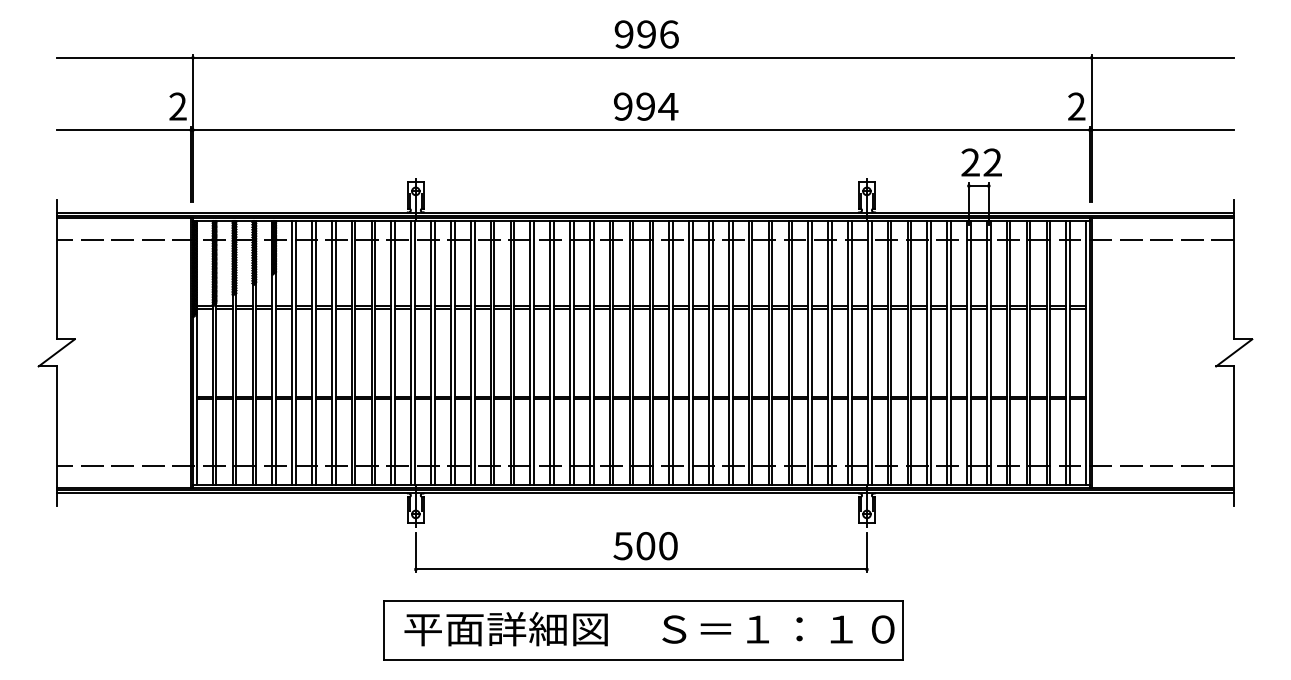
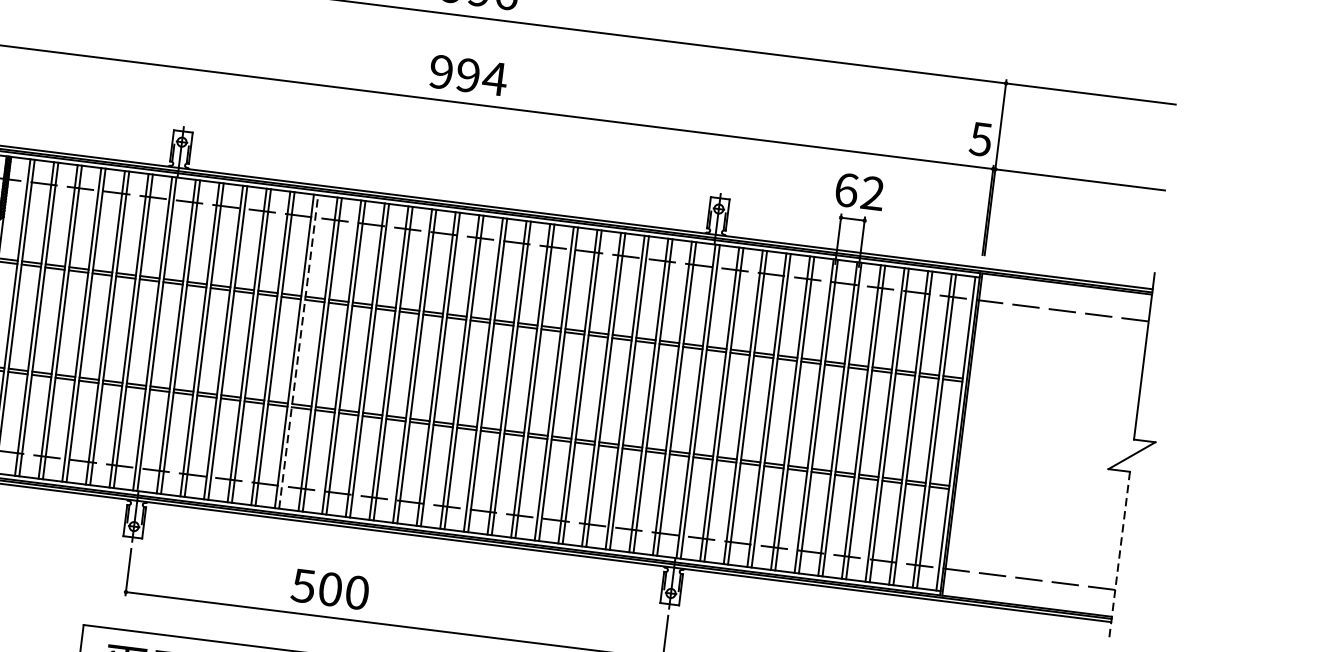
text: (1076, 106) -> (980, 139), 2 -> 5
text: (970, 162) -> (846, 190), 22 -> 62
line: (534, 352) -> (299, 351), solid -> dashed
line: (1234, 436) -> (1119, 555), solid -> dashed
text: (645, 546) -> (330, 589), moved

